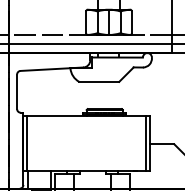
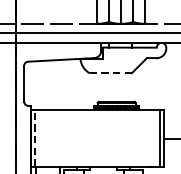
line: (99, 81) -> (111, 72), solid -> dashed
line: (27, 142) -> (35, 137), solid -> dashed

